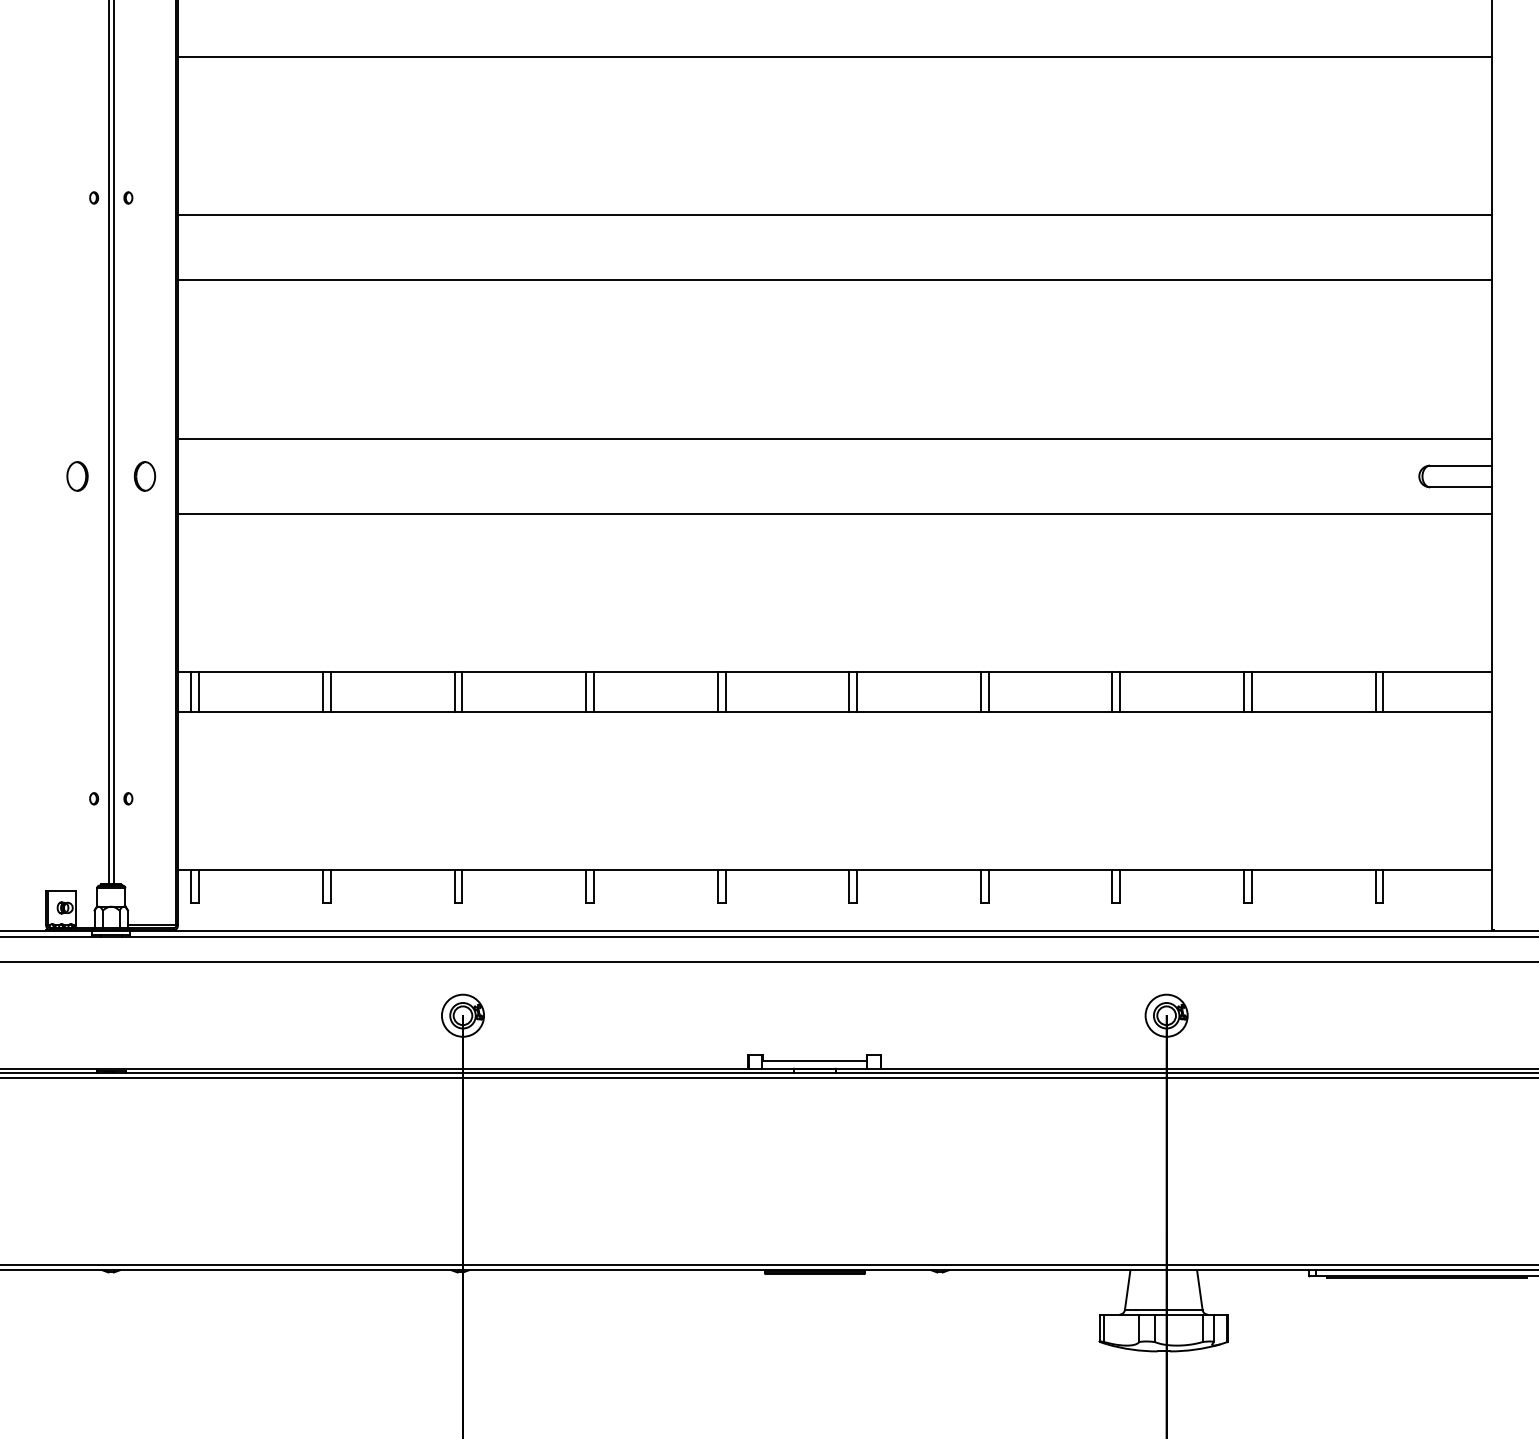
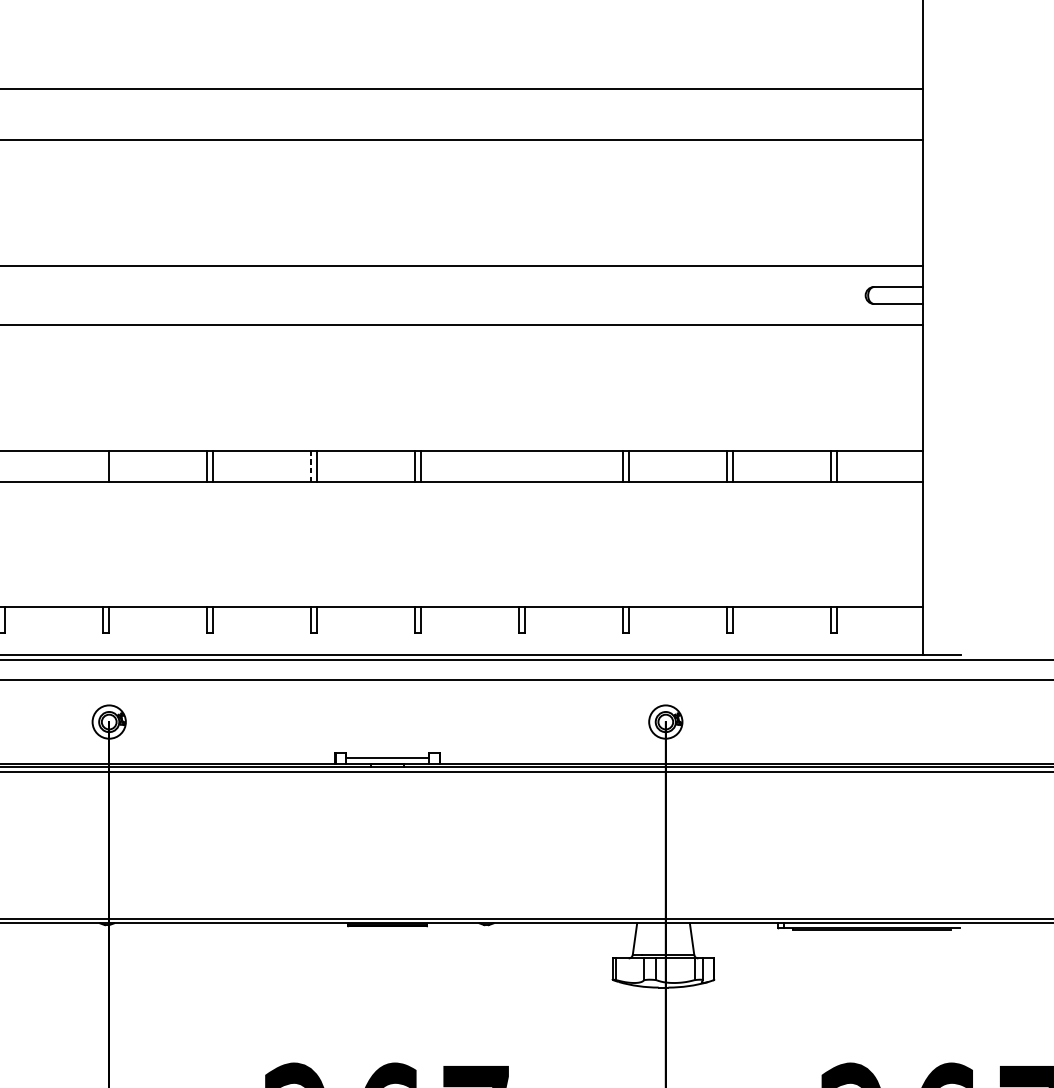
line: (330, 691) -> (4, 465), removed
line: (454, 691) -> (102, 465), removed
line: (980, 691) -> (518, 465), removed
line: (988, 691) -> (524, 465), removed
line: (717, 692) -> (310, 466), solid -> dashed

